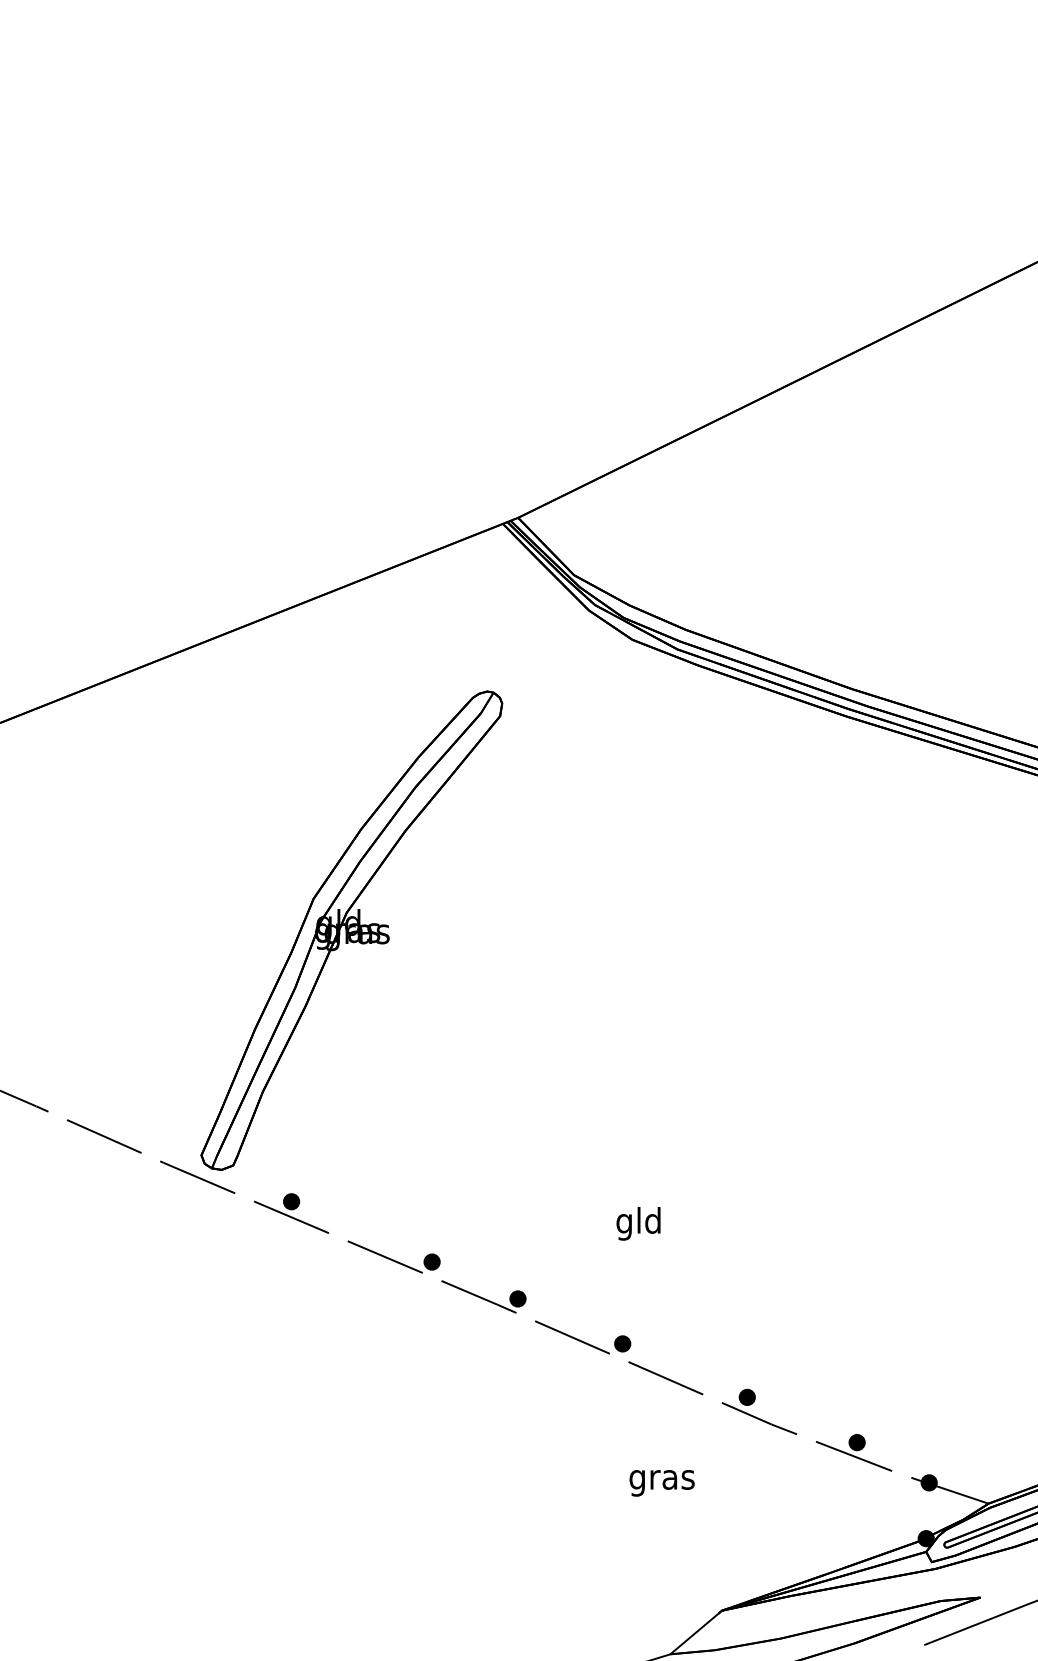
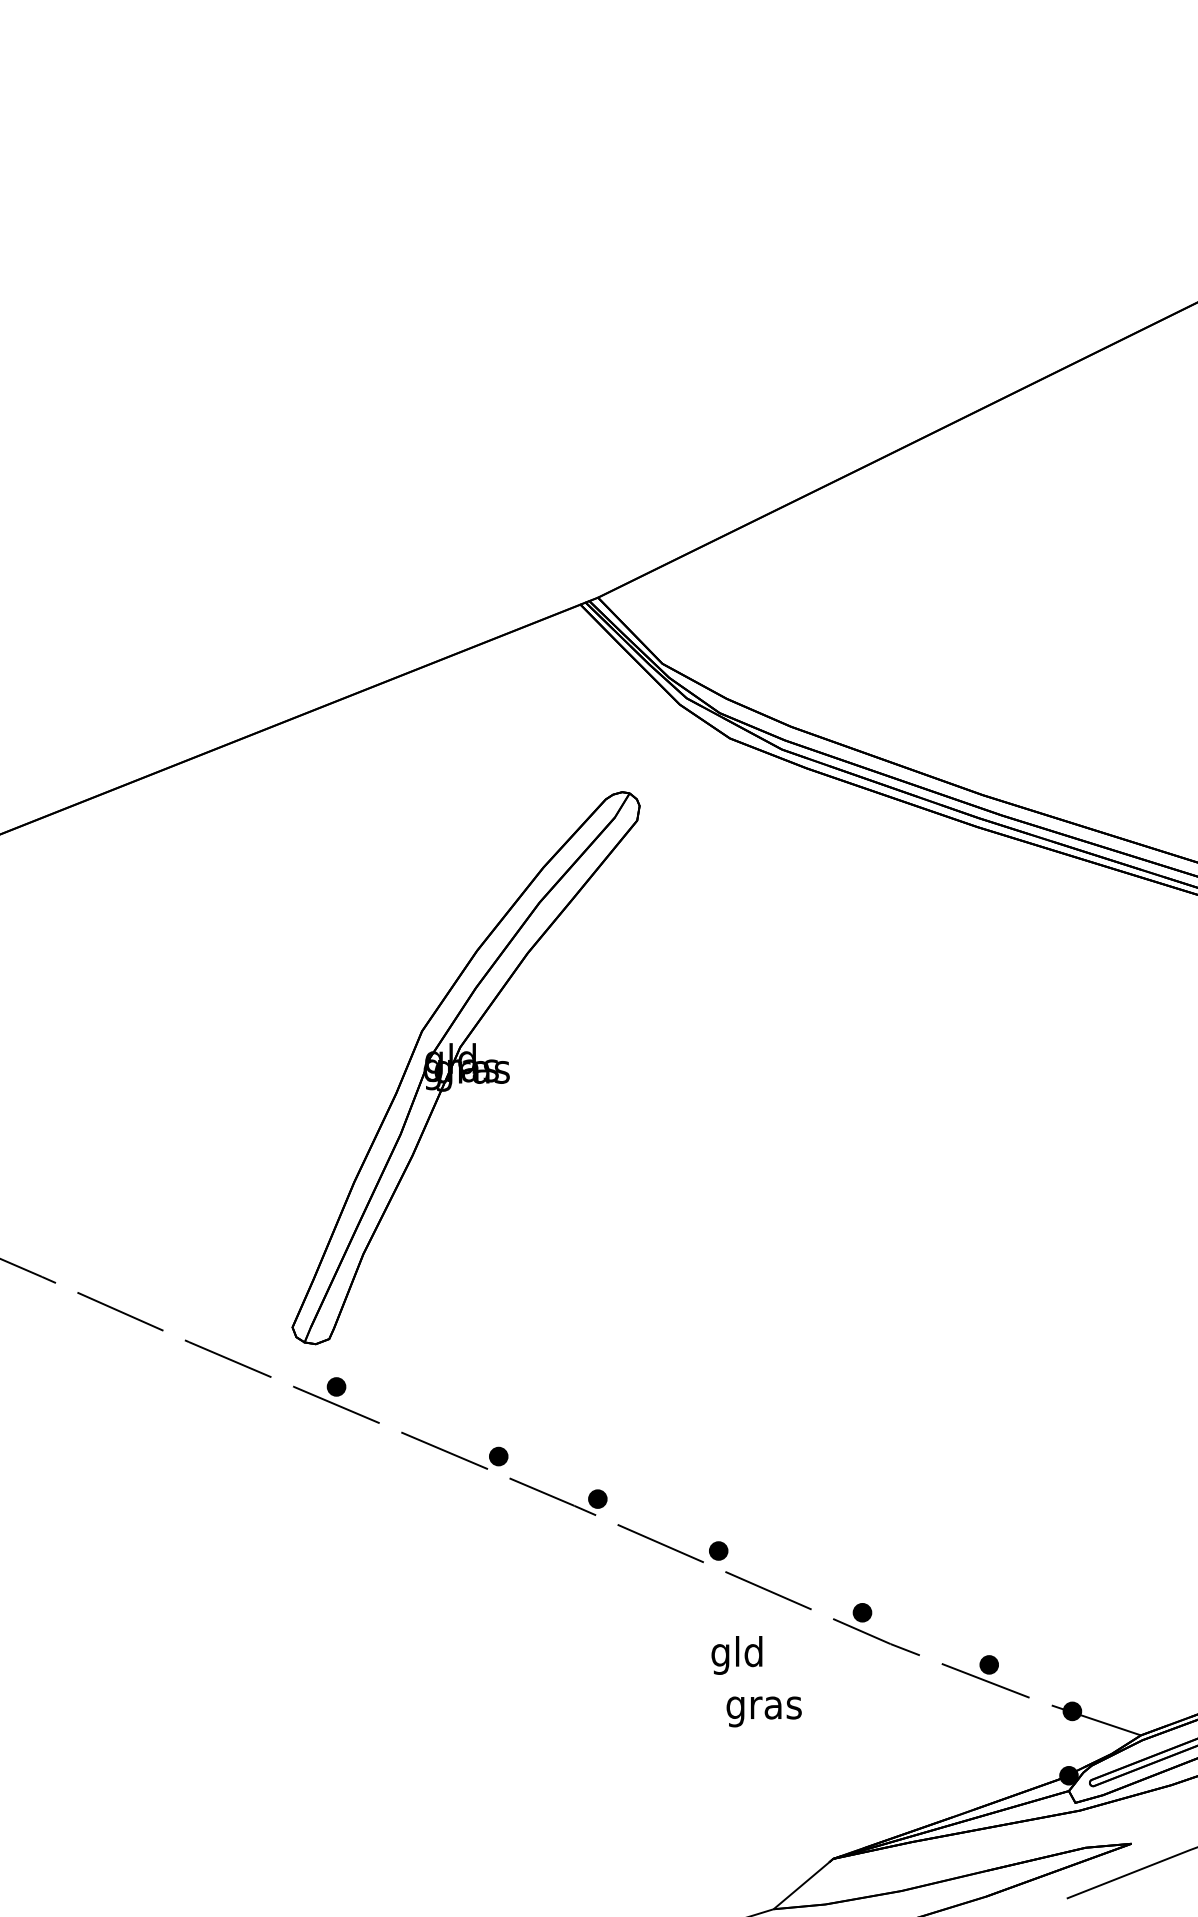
part: (351, 931) -> (465, 1068), moved
text: (638, 1223) -> (736, 1655), moved

